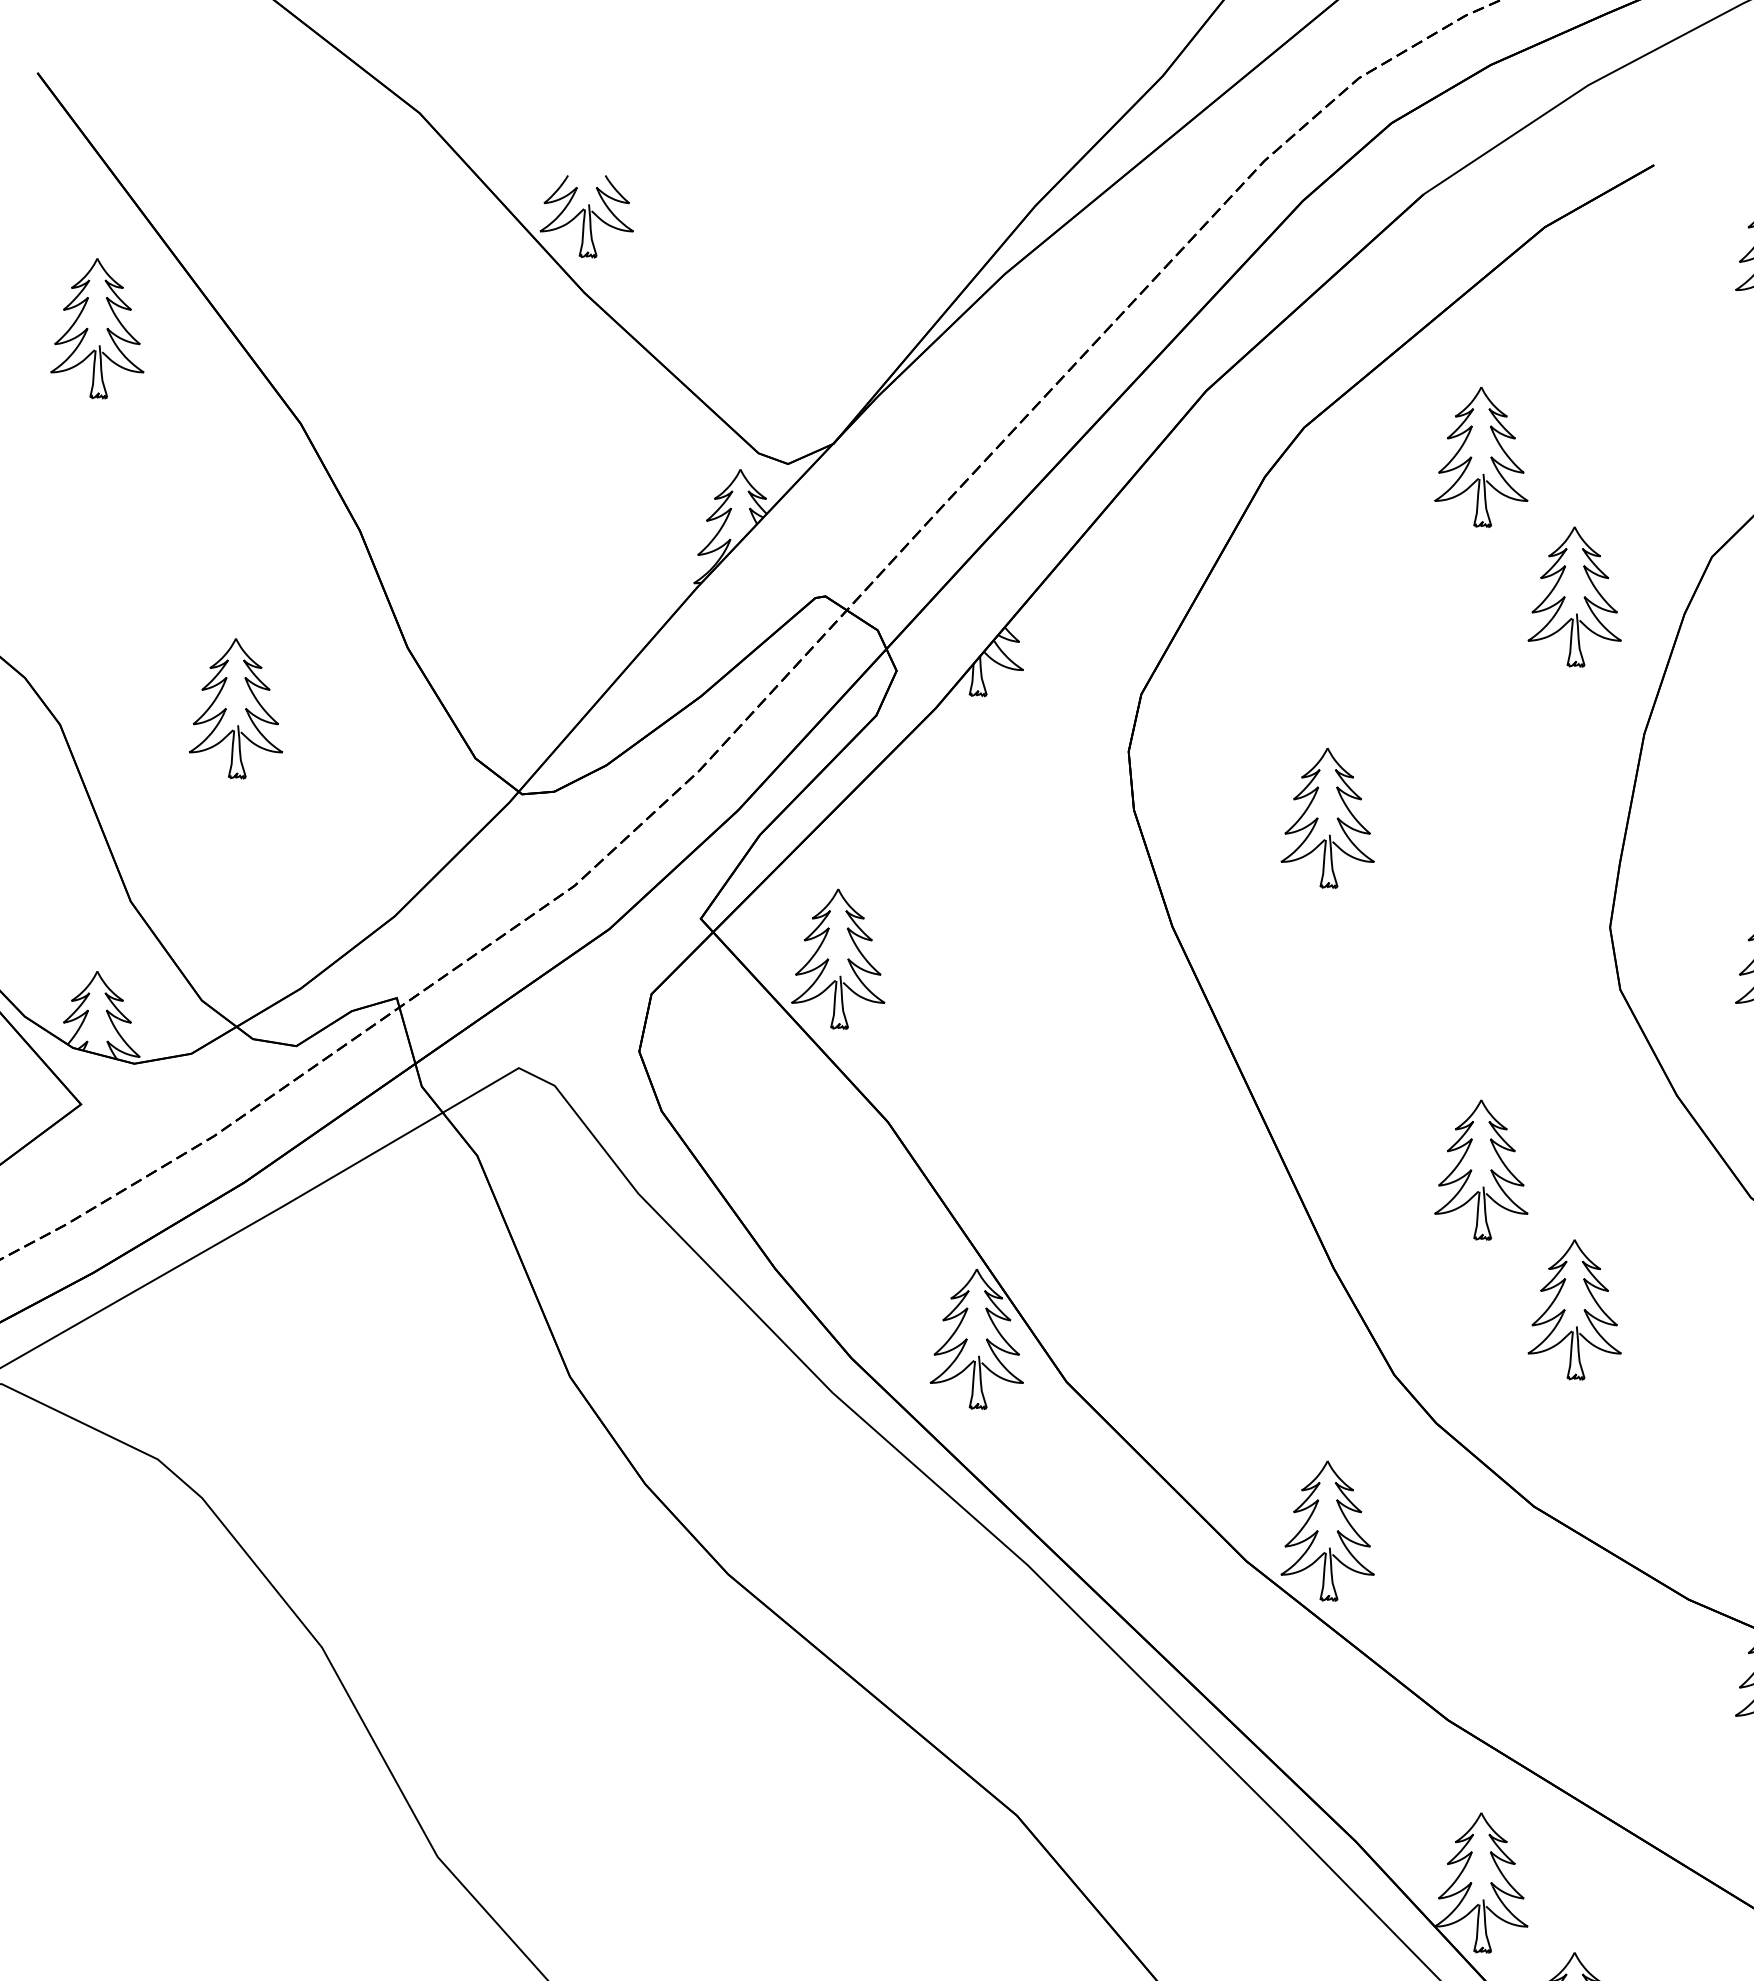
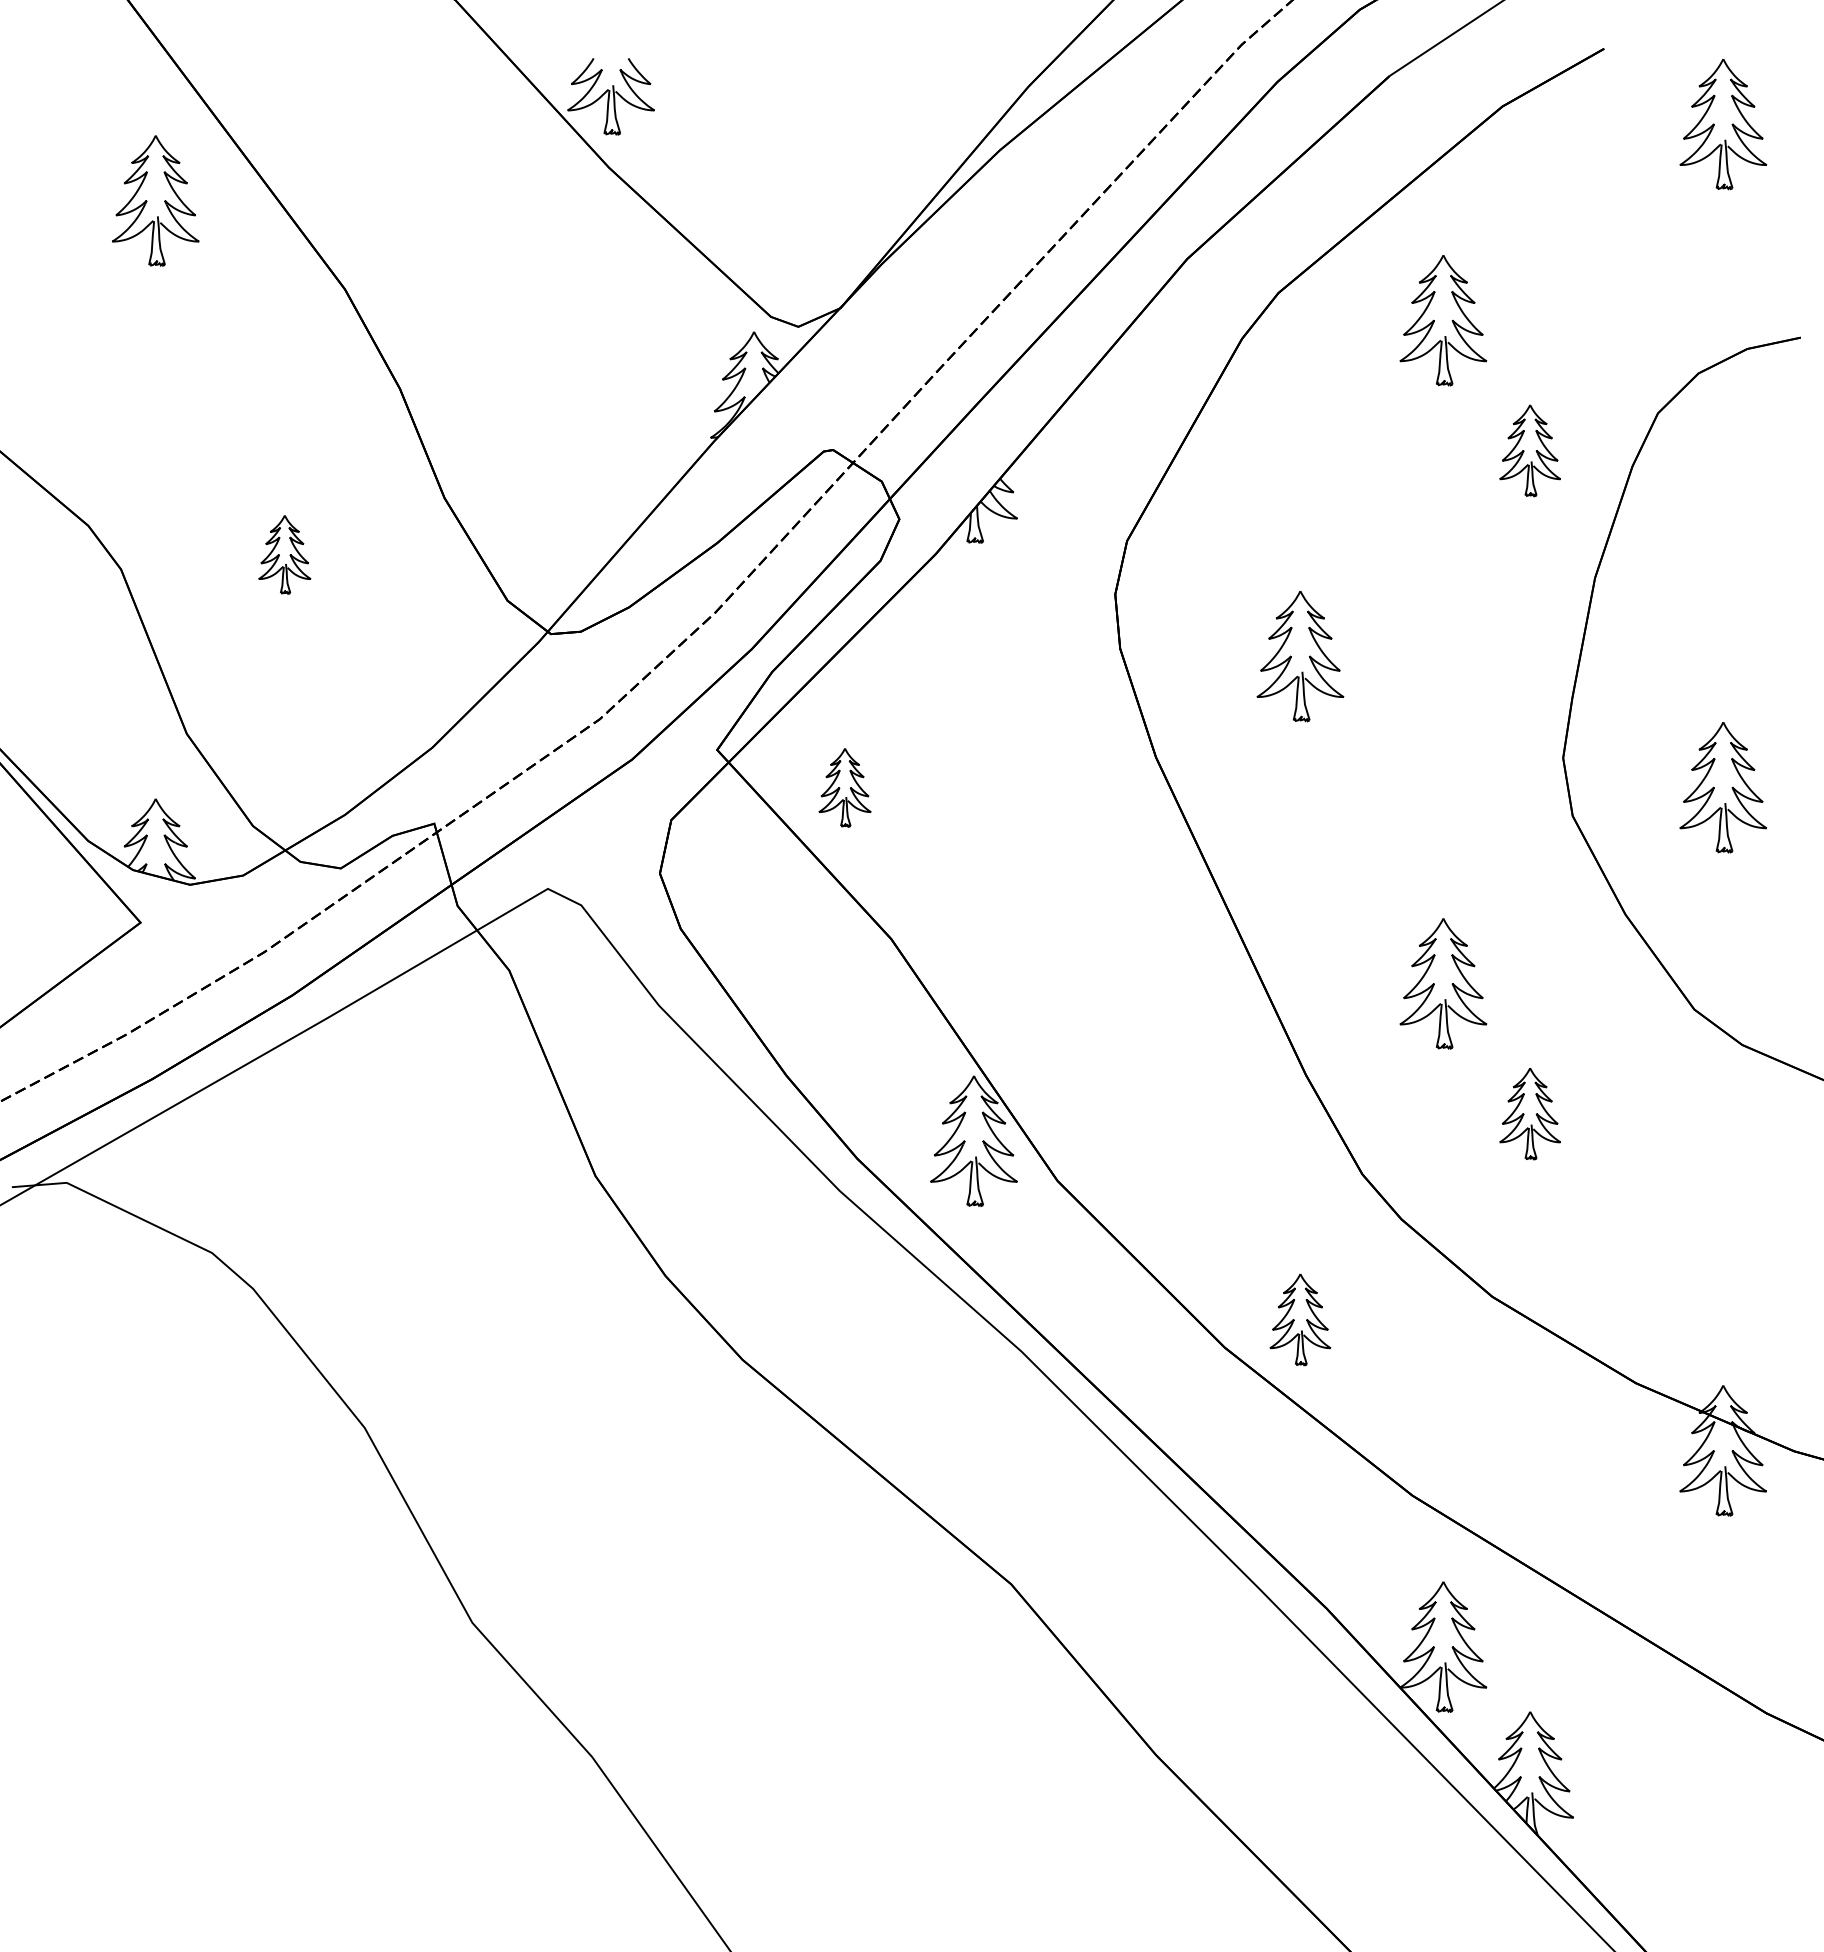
part: (1573, 596) -> (1529, 450), size x0.7
part: (235, 708) -> (284, 554), size x0.6
part: (837, 959) -> (844, 787), size x0.6
part: (1573, 1309) -> (1529, 1113), size x0.7
part: (1327, 1530) -> (1300, 1319), size x0.7

